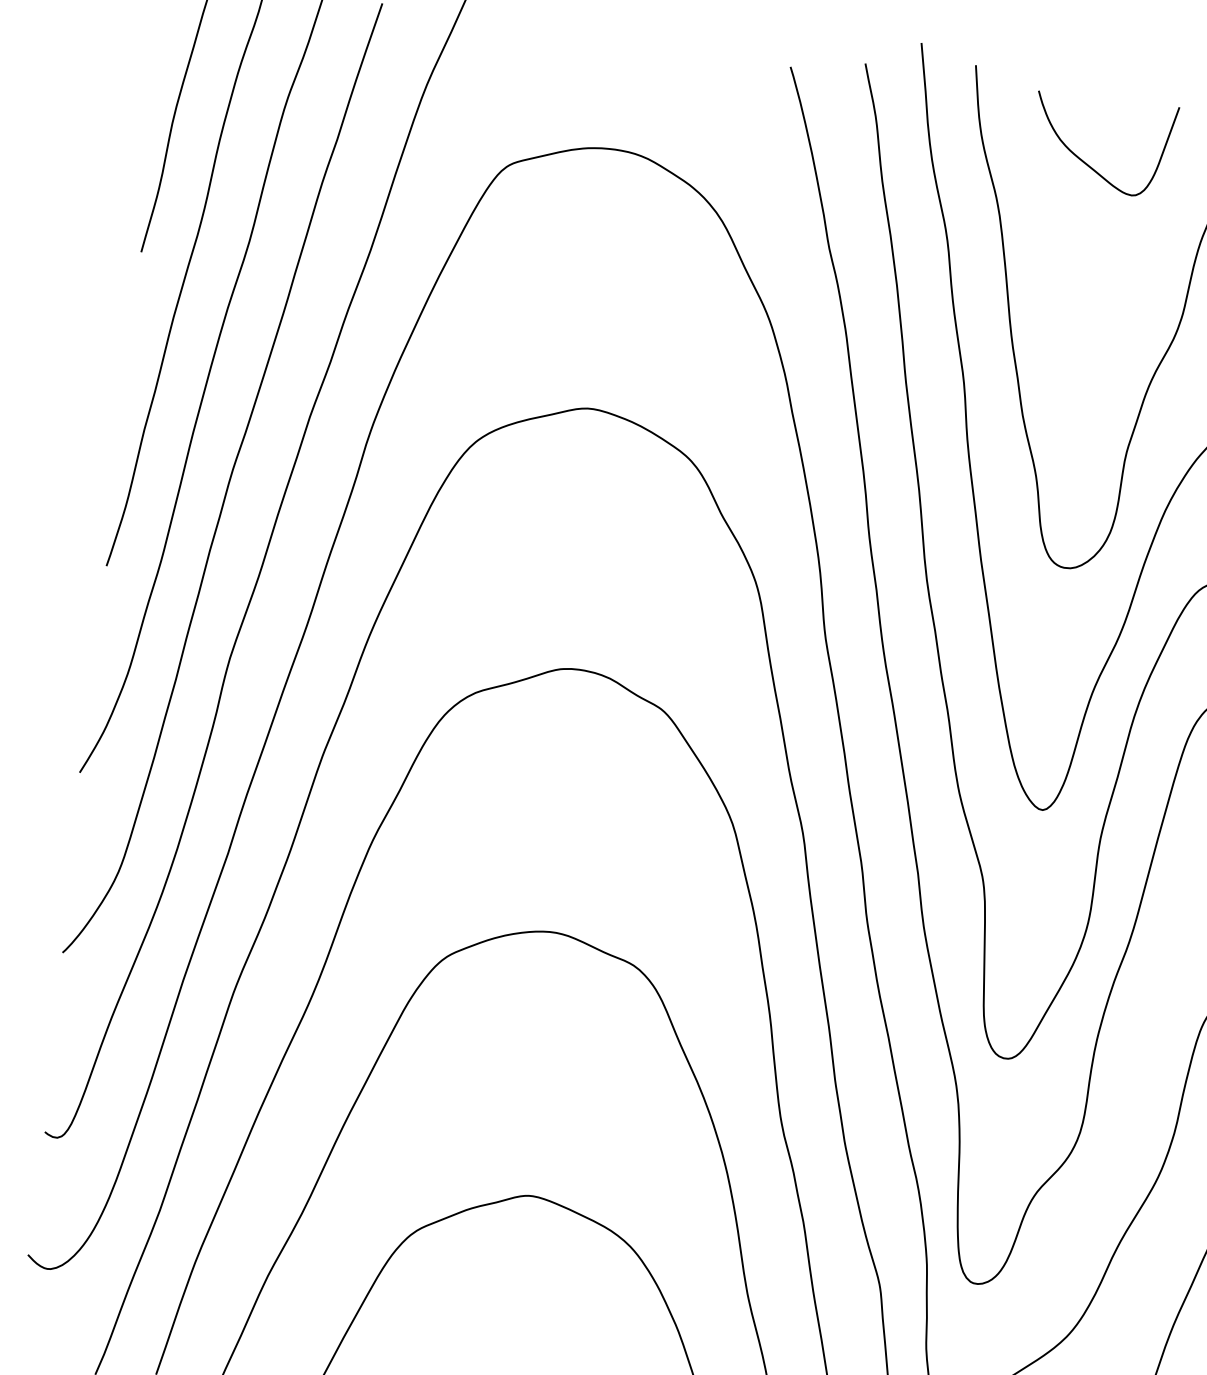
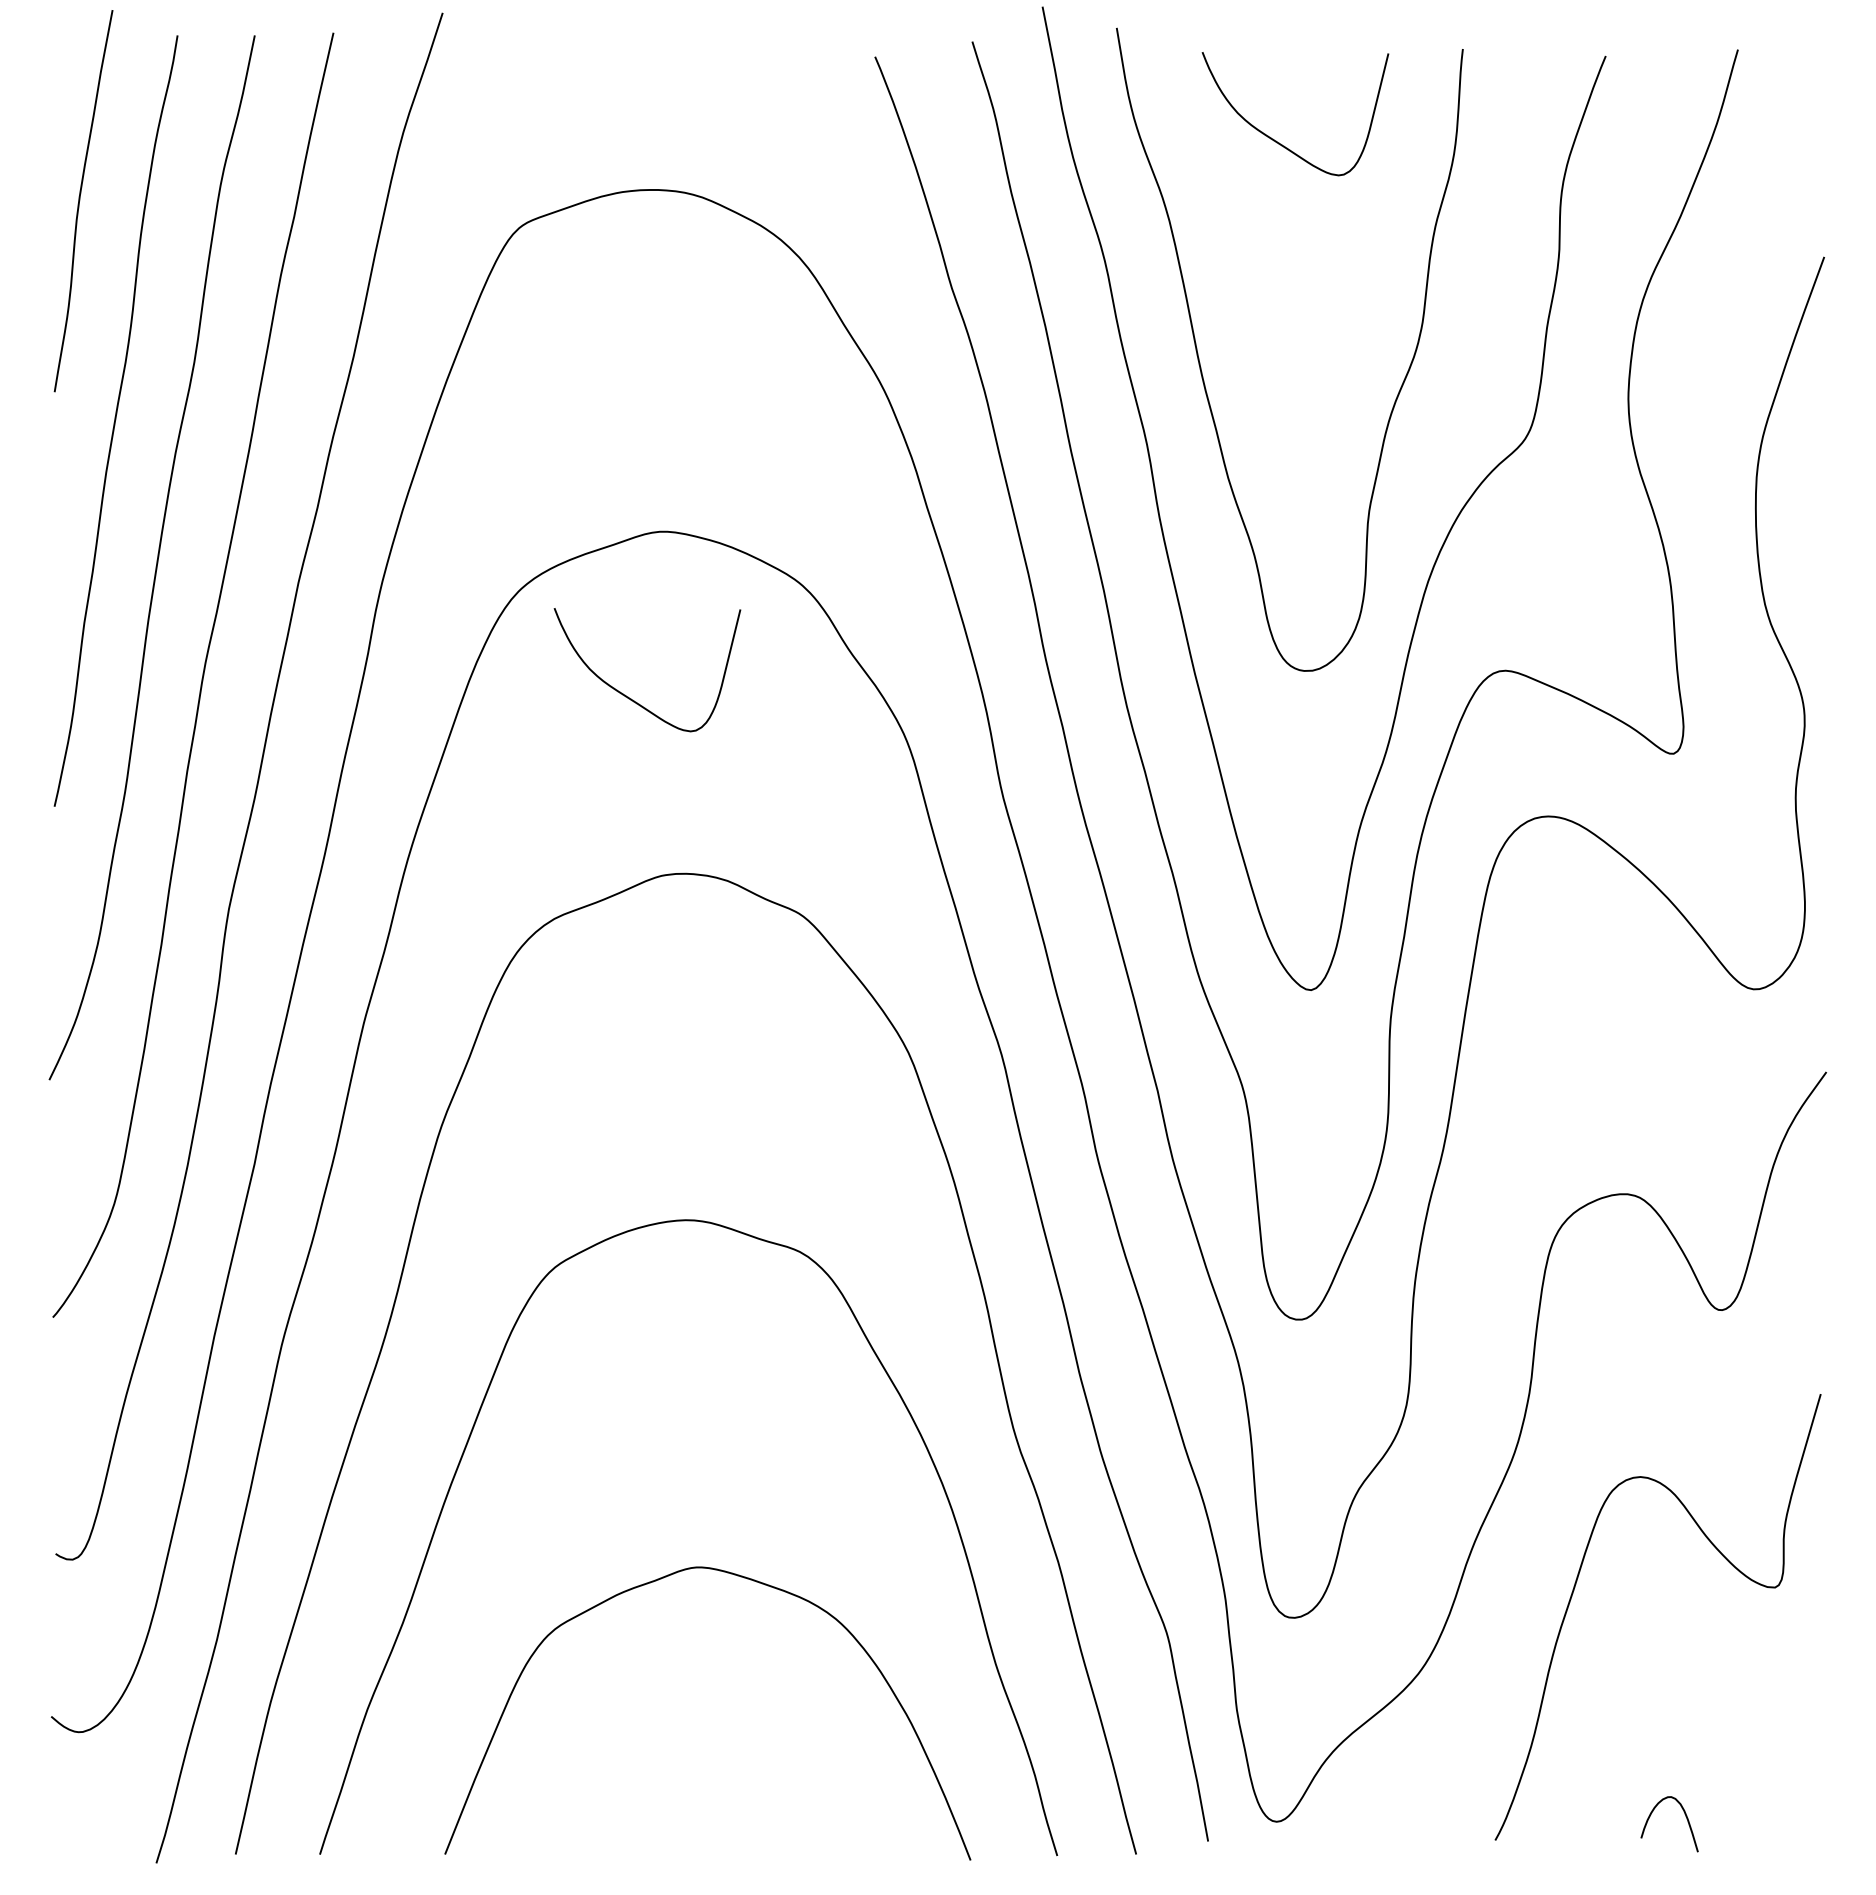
curve: (550, 530) -> (628, 696), added

